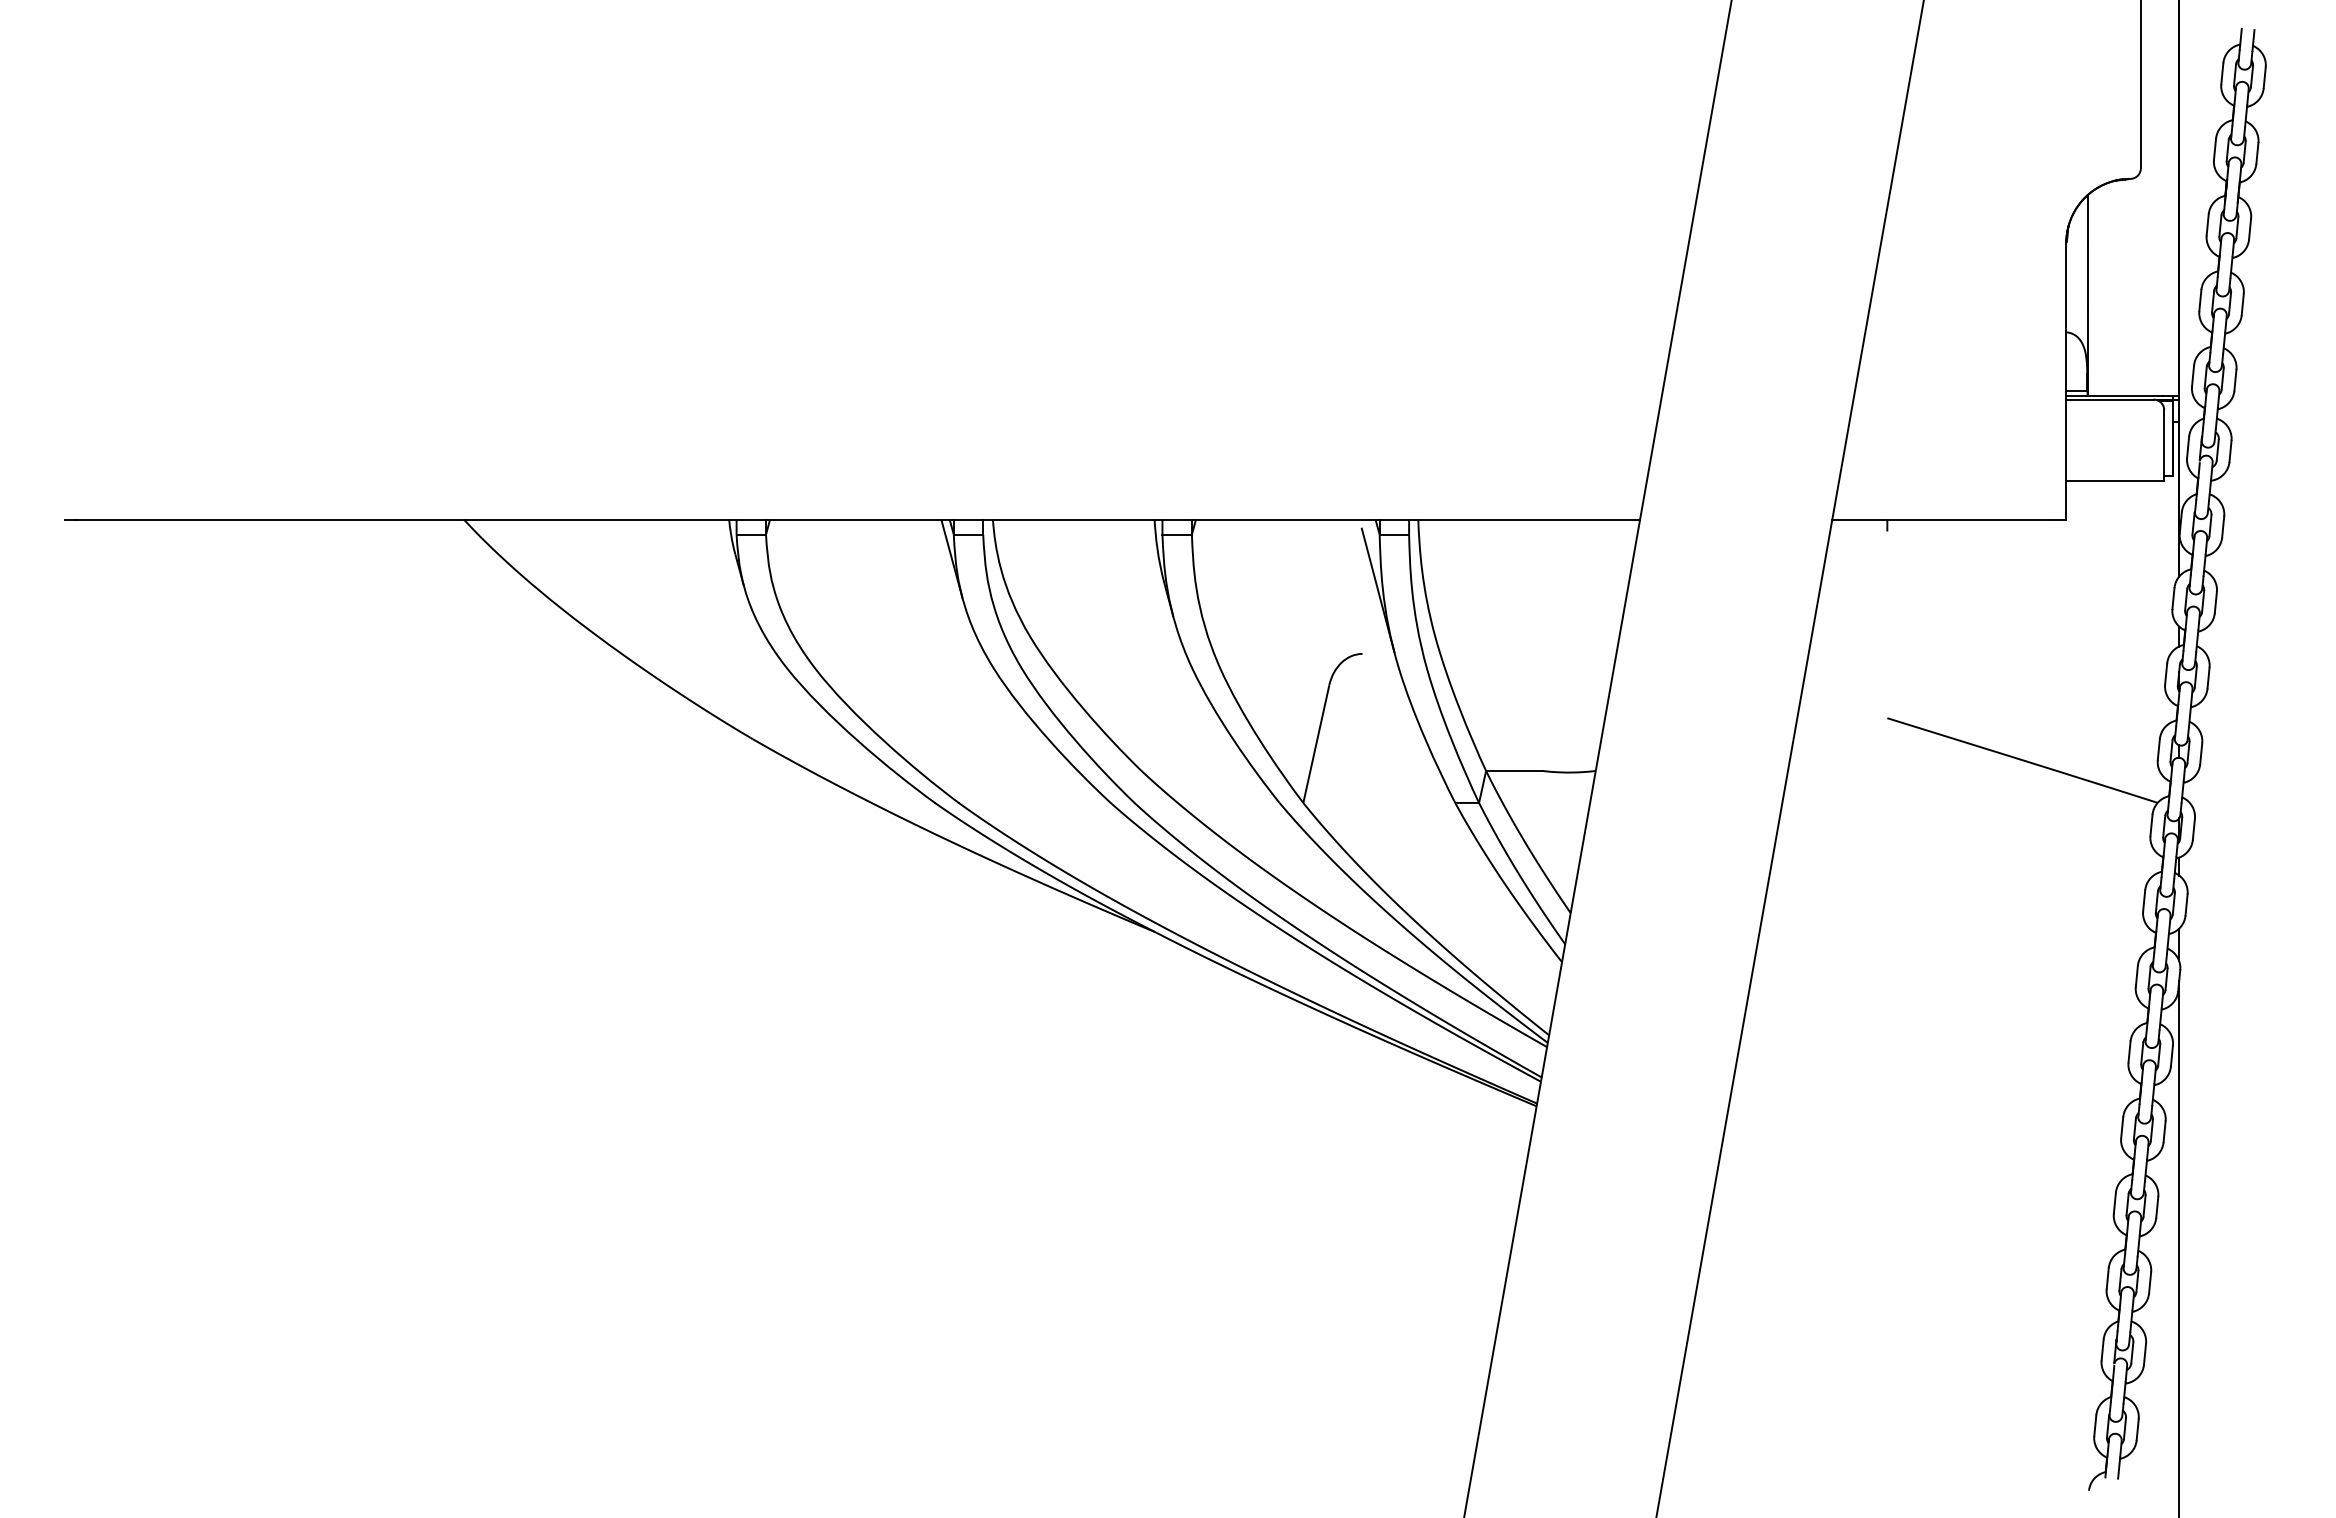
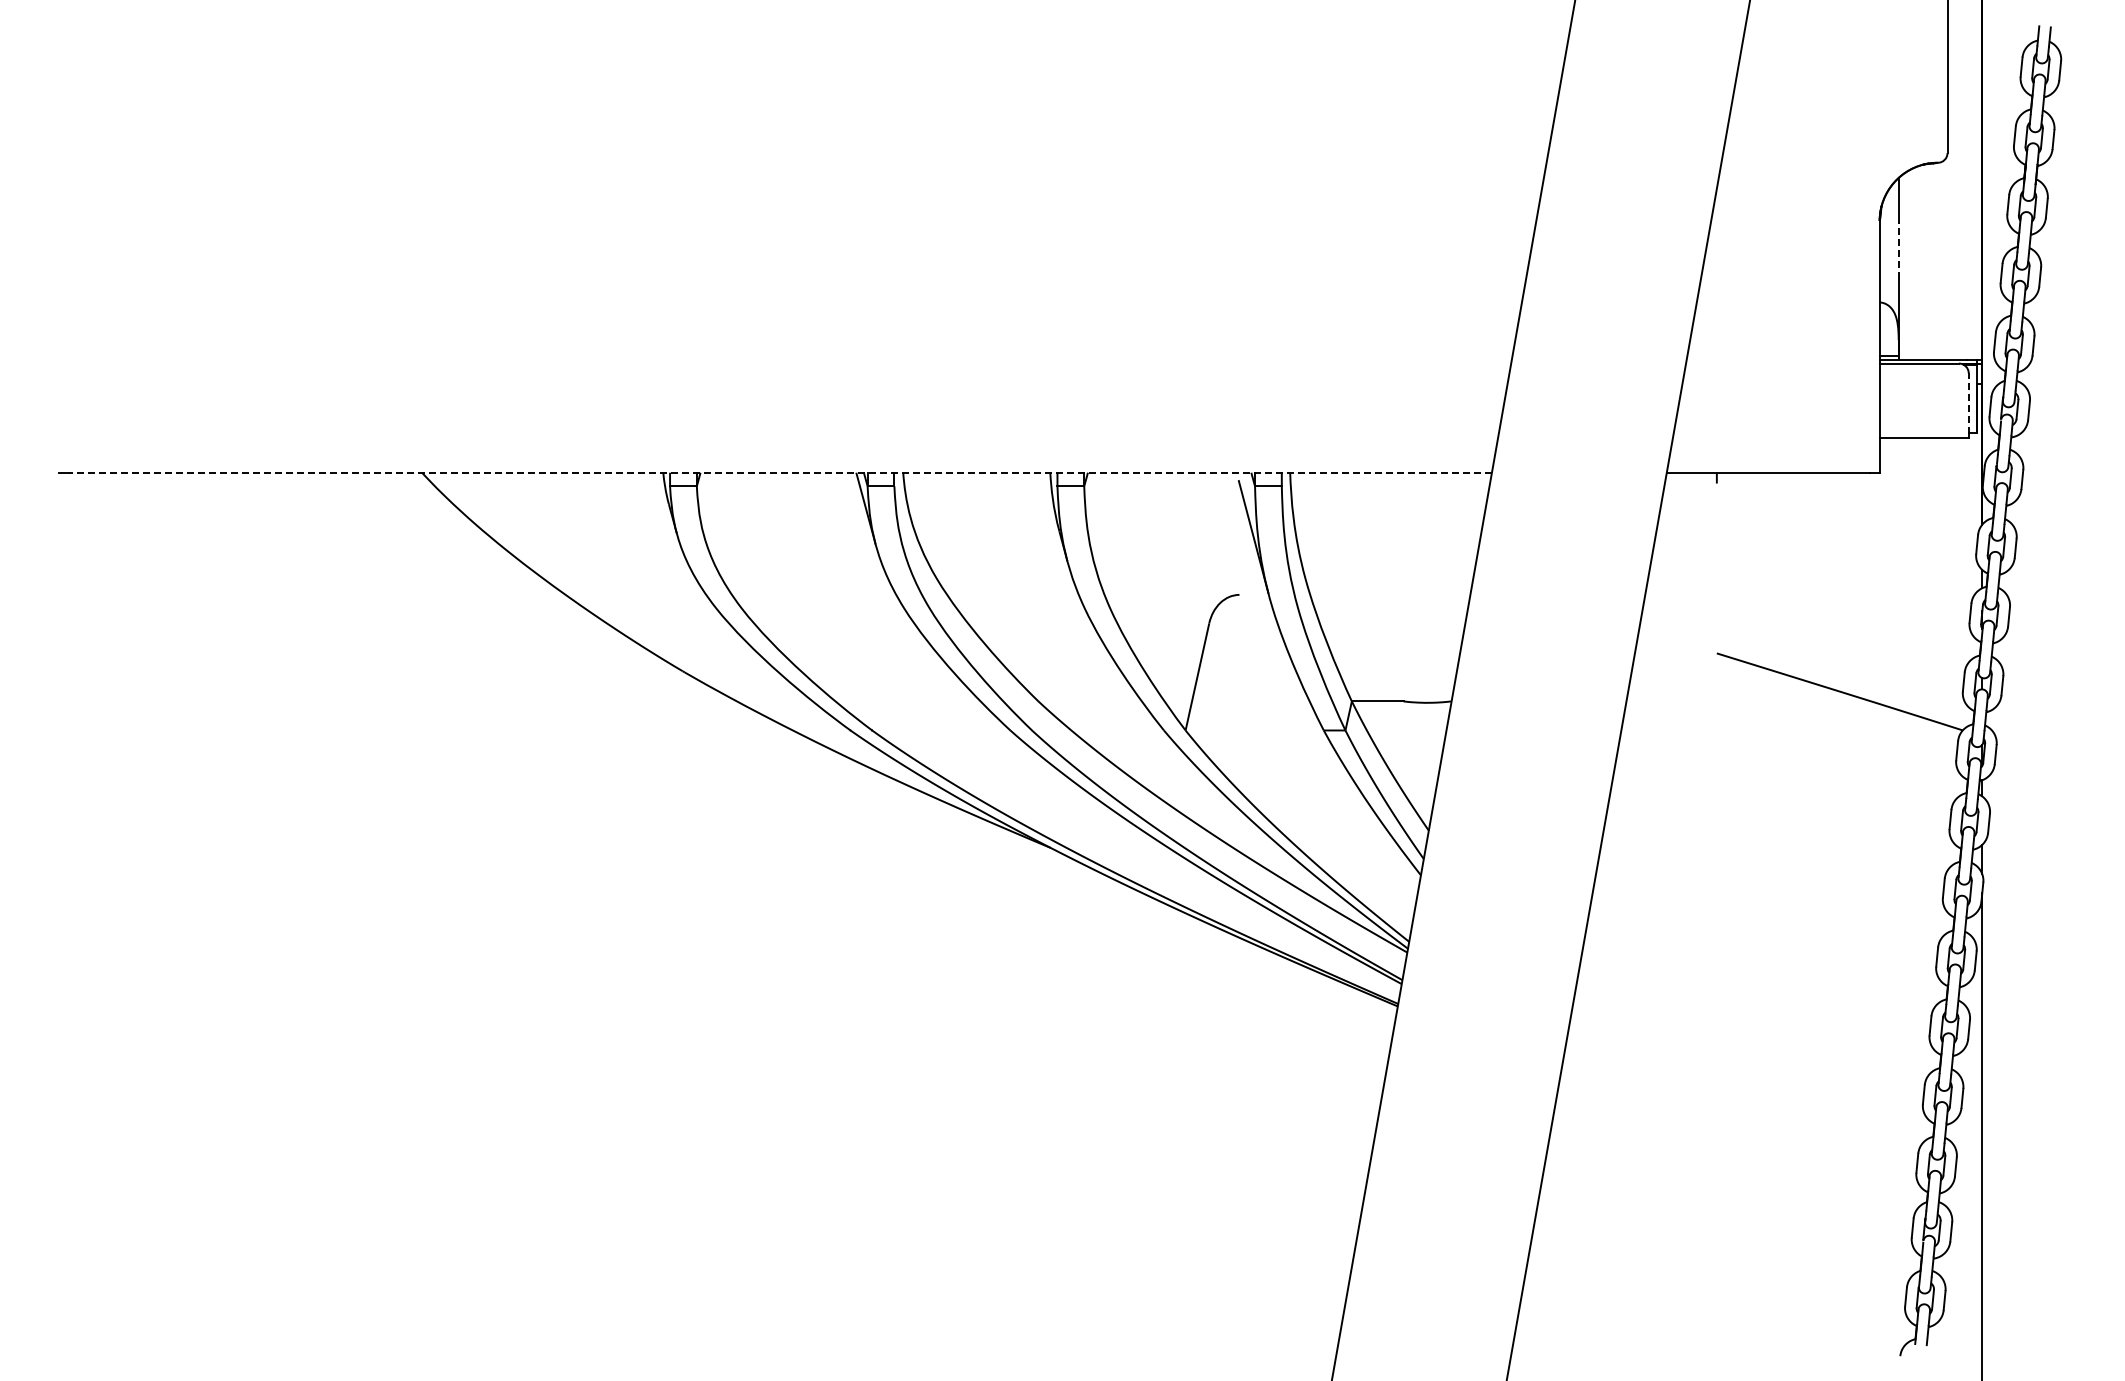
line: (2088, 276) -> (1899, 251), solid -> dashed
line: (2163, 443) -> (1968, 403), solid -> dashed
line: (857, 519) -> (780, 472), solid -> dashed

